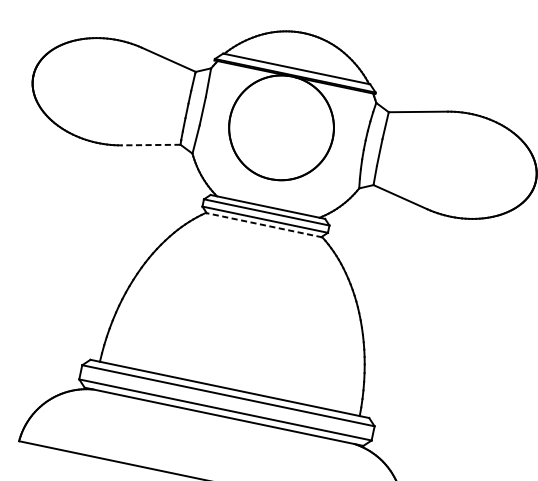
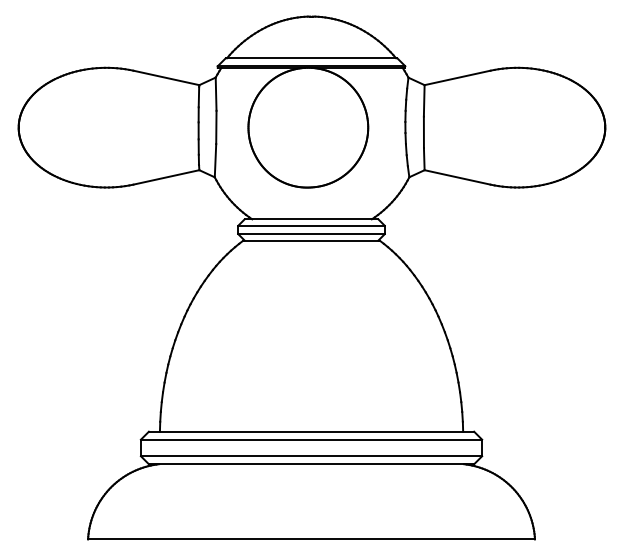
line: (151, 145) -> (166, 177), dashed -> solid
line: (264, 225) -> (311, 240), dashed -> solid

